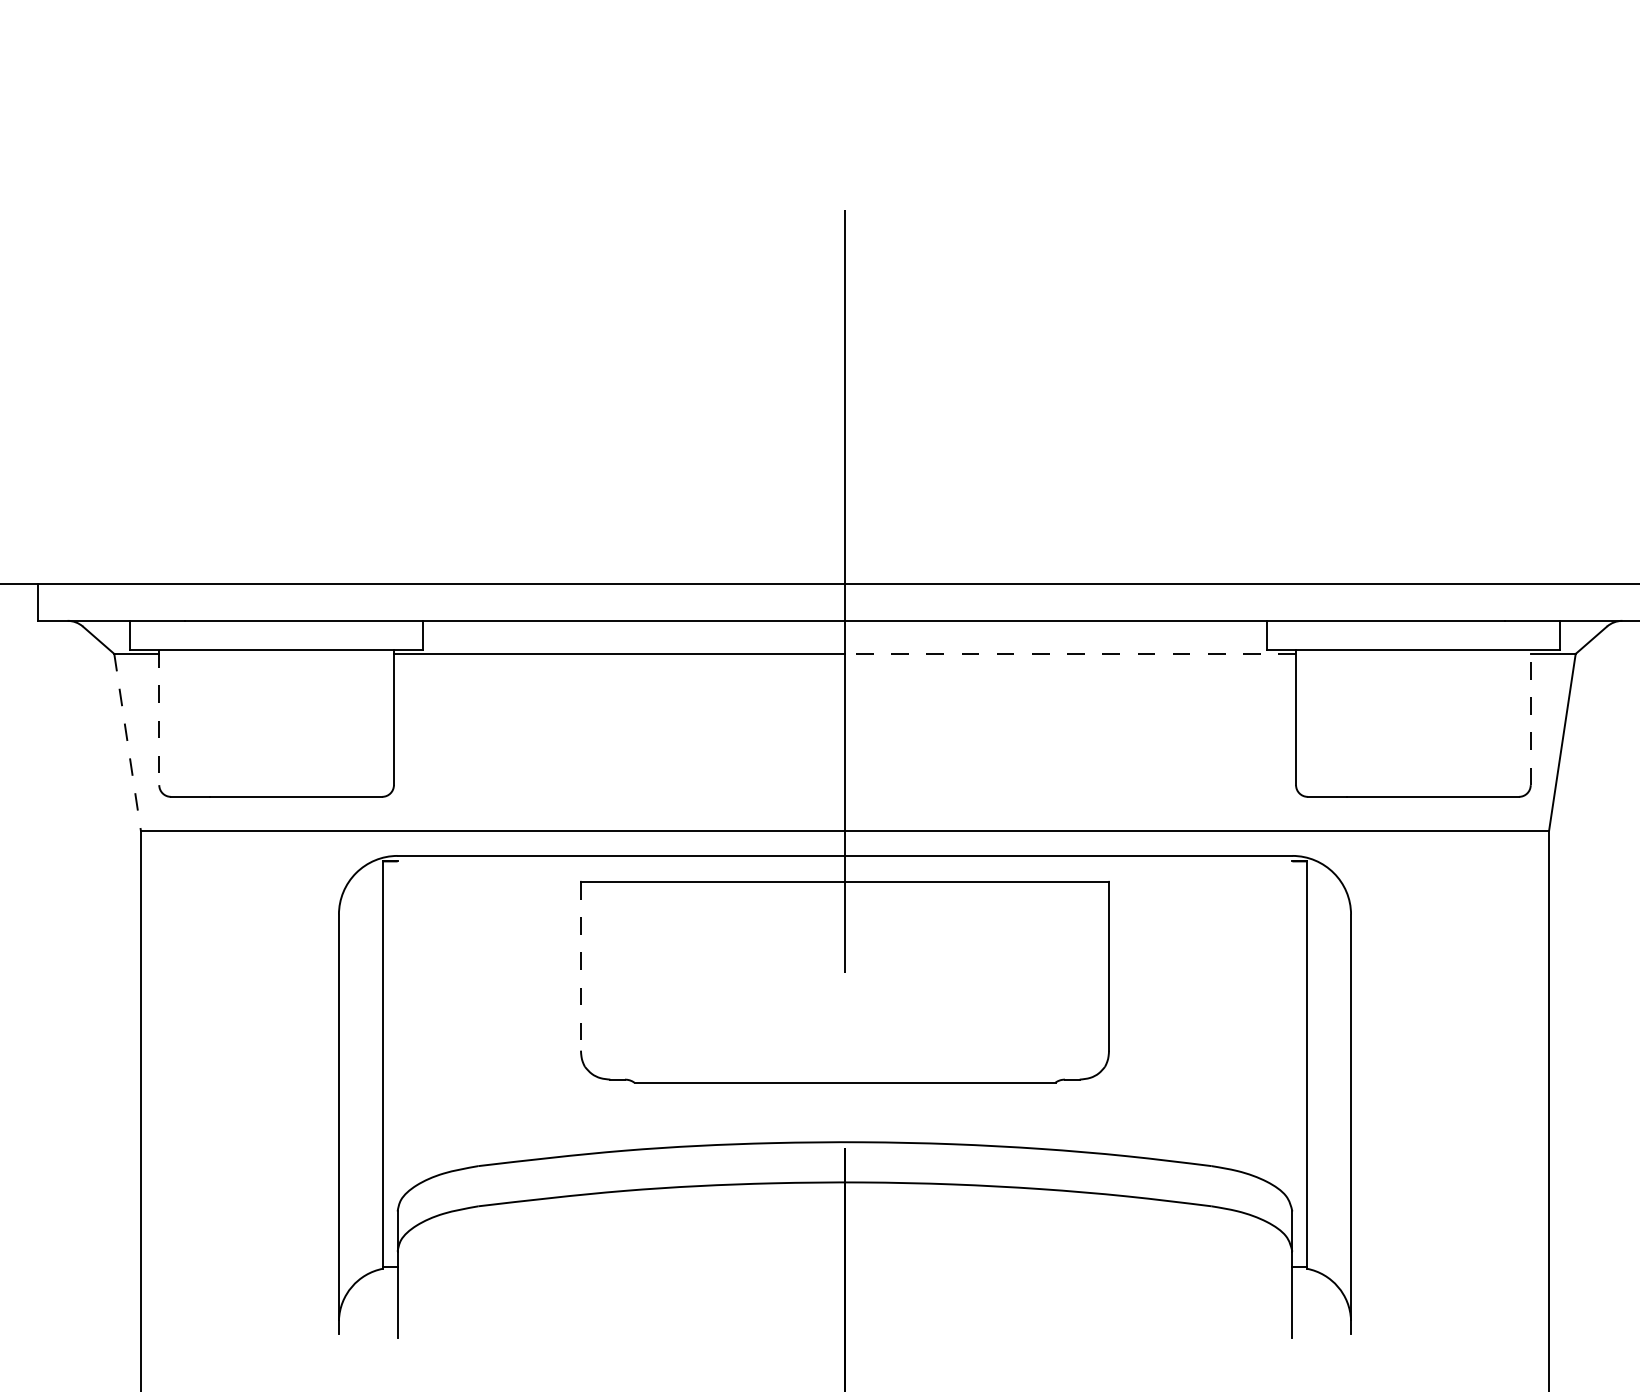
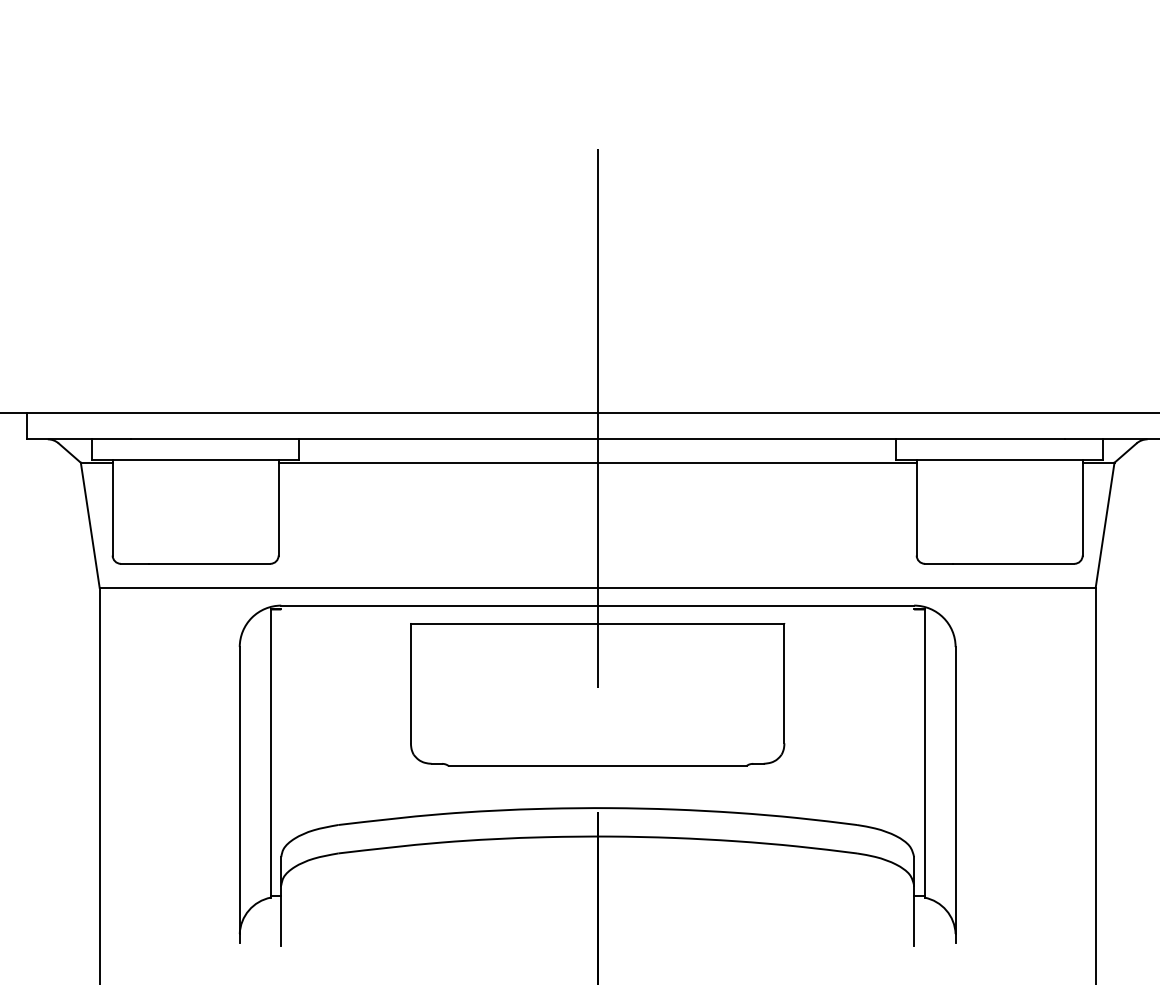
line: (1070, 653) -> (757, 462), dashed -> solid
line: (1530, 717) -> (1082, 507), dashed -> solid
line: (159, 718) -> (112, 508), dashed -> solid
line: (127, 742) -> (90, 525), dashed -> solid
line: (580, 966) -> (410, 683), dashed -> solid

